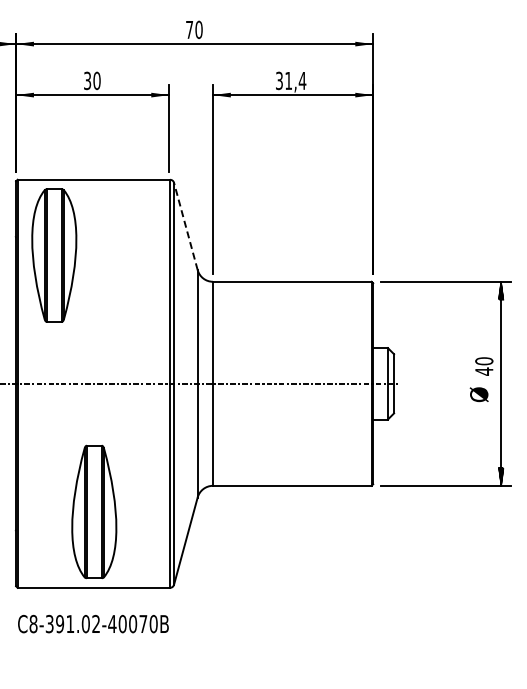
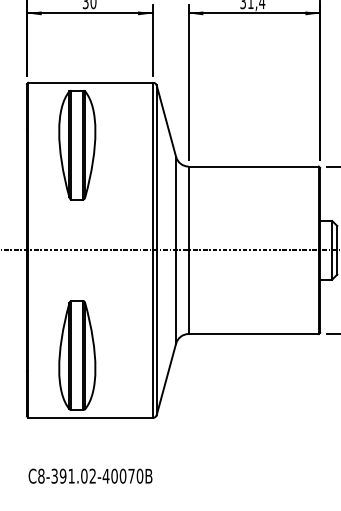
line: (185, 225) -> (166, 120), dashed -> solid
part: (54, 255) -> (77, 145), moved
part: (94, 511) -> (77, 355), moved
text: (93, 623) -> (90, 475), moved

